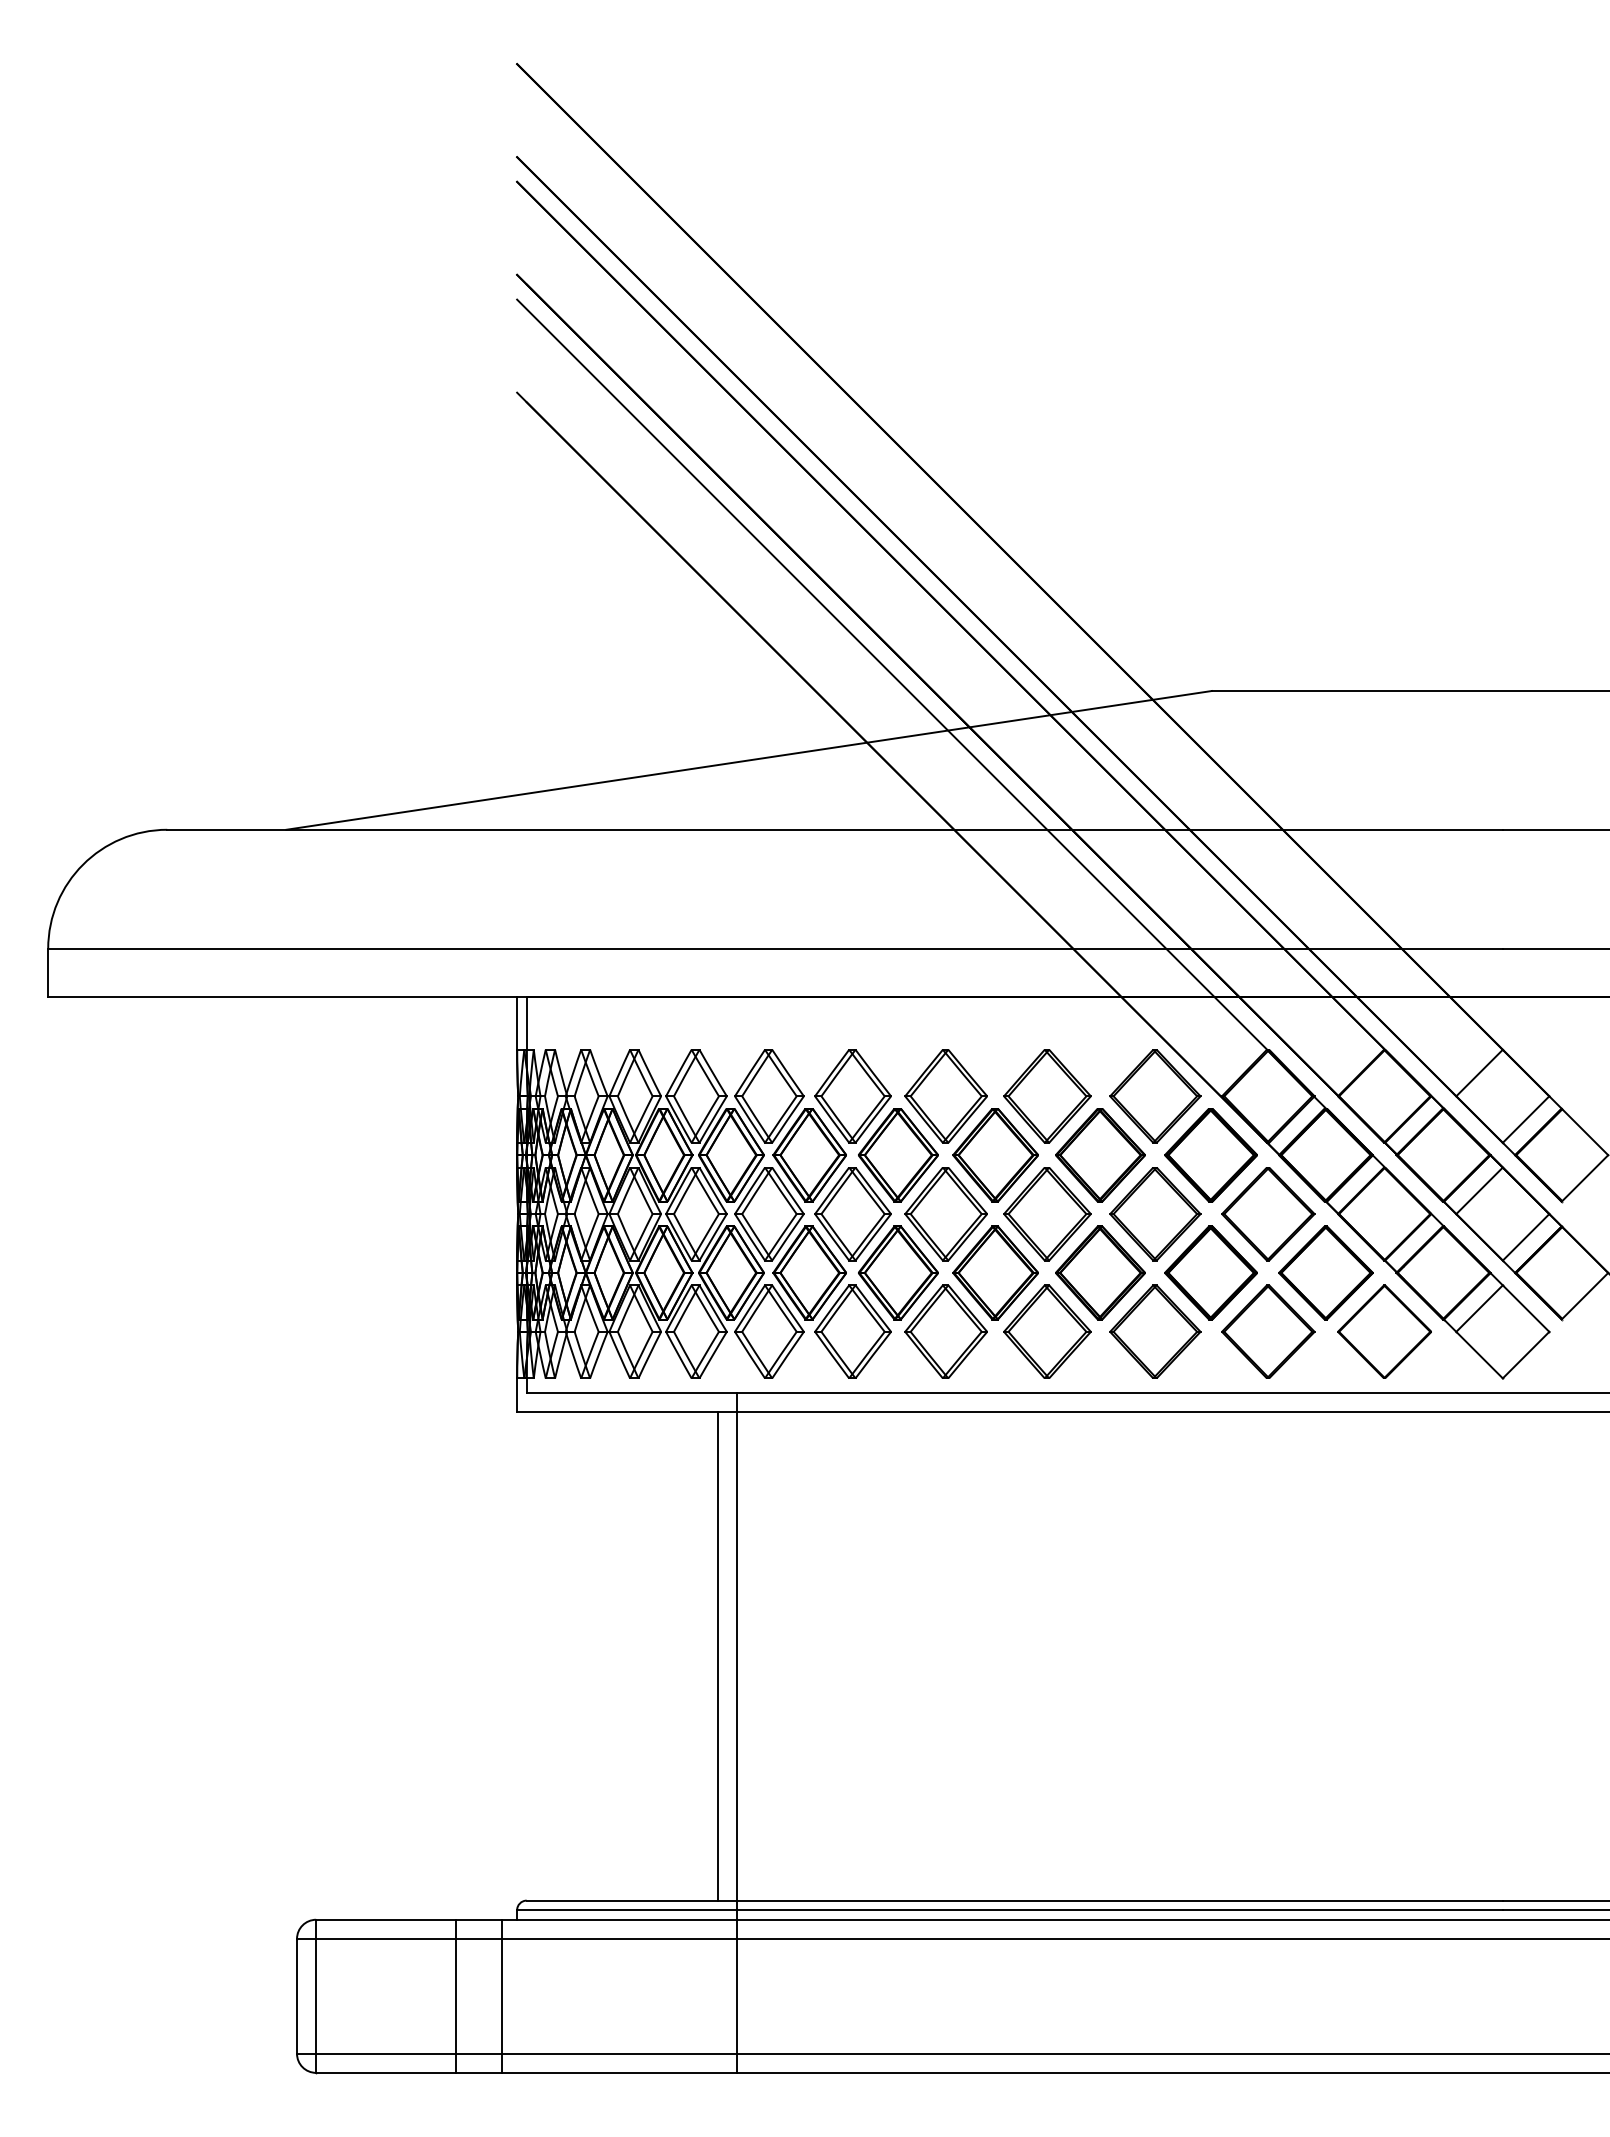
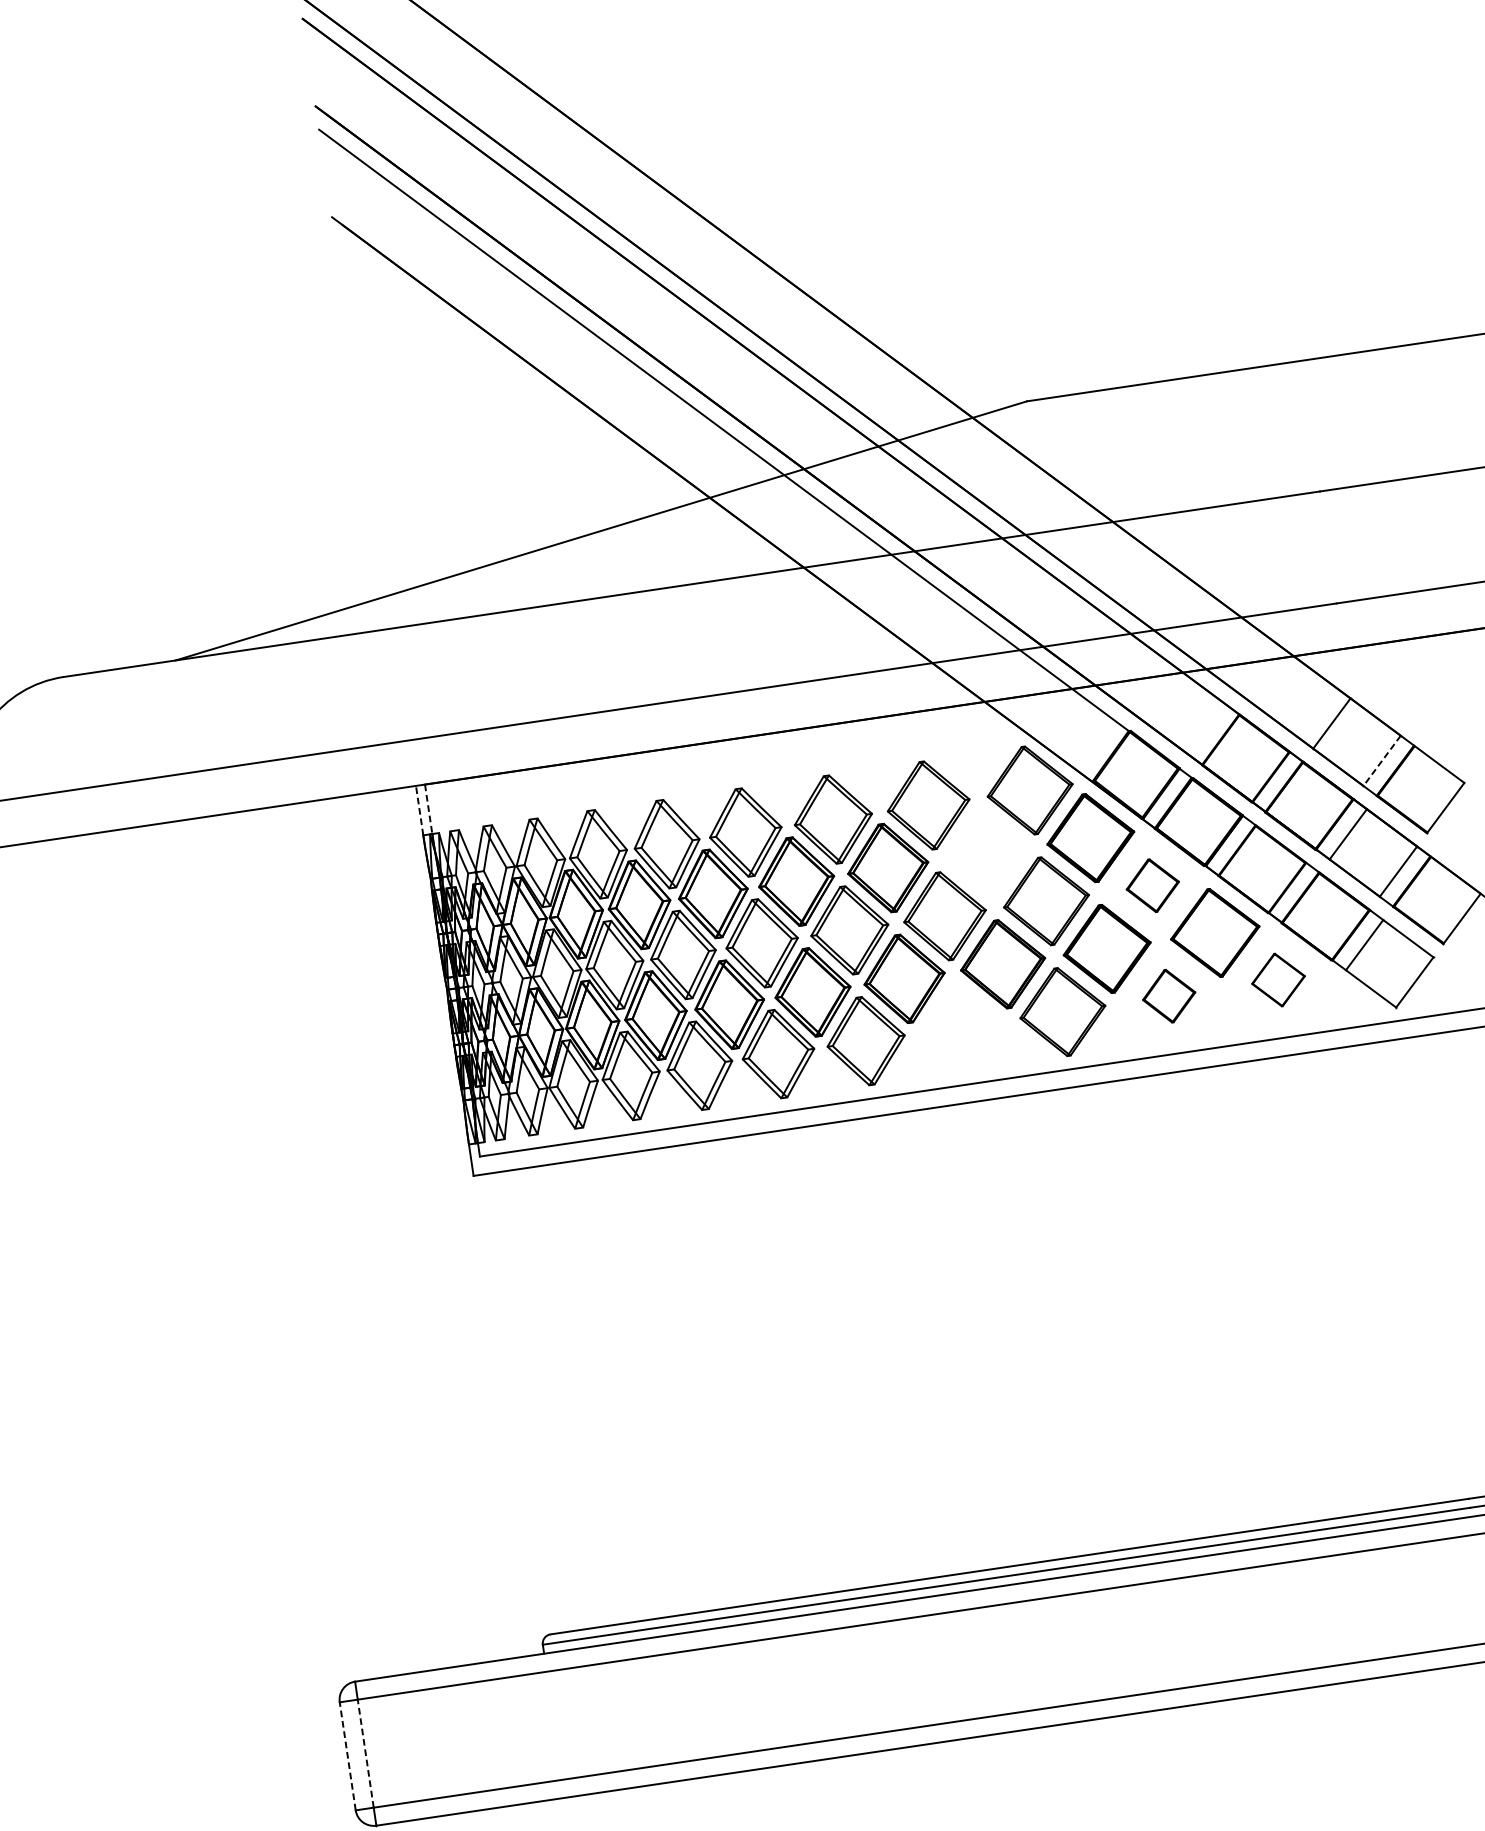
line: (517, 1023) -> (420, 810), solid -> dashed
line: (526, 1024) -> (428, 810), solid -> dashed
line: (1526, 1119) -> (1382, 760), solid -> dashed
part: (1100, 1155) -> (986, 853), removed
part: (1268, 1214) -> (1153, 885), size x0.6
part: (1047, 1331) -> (961, 1026), removed
part: (1268, 1331) -> (1169, 995), size x0.6
part: (1384, 1331) -> (1278, 979), size x0.6
line: (718, 1655) -> (696, 1377), removed
line: (737, 1732) -> (725, 1446), removed
line: (297, 1995) -> (348, 1755), solid -> dashed
line: (316, 1995) -> (365, 1752), solid -> dashed
line: (455, 1995) -> (496, 1733), removed
line: (501, 1995) -> (539, 1727), removed

